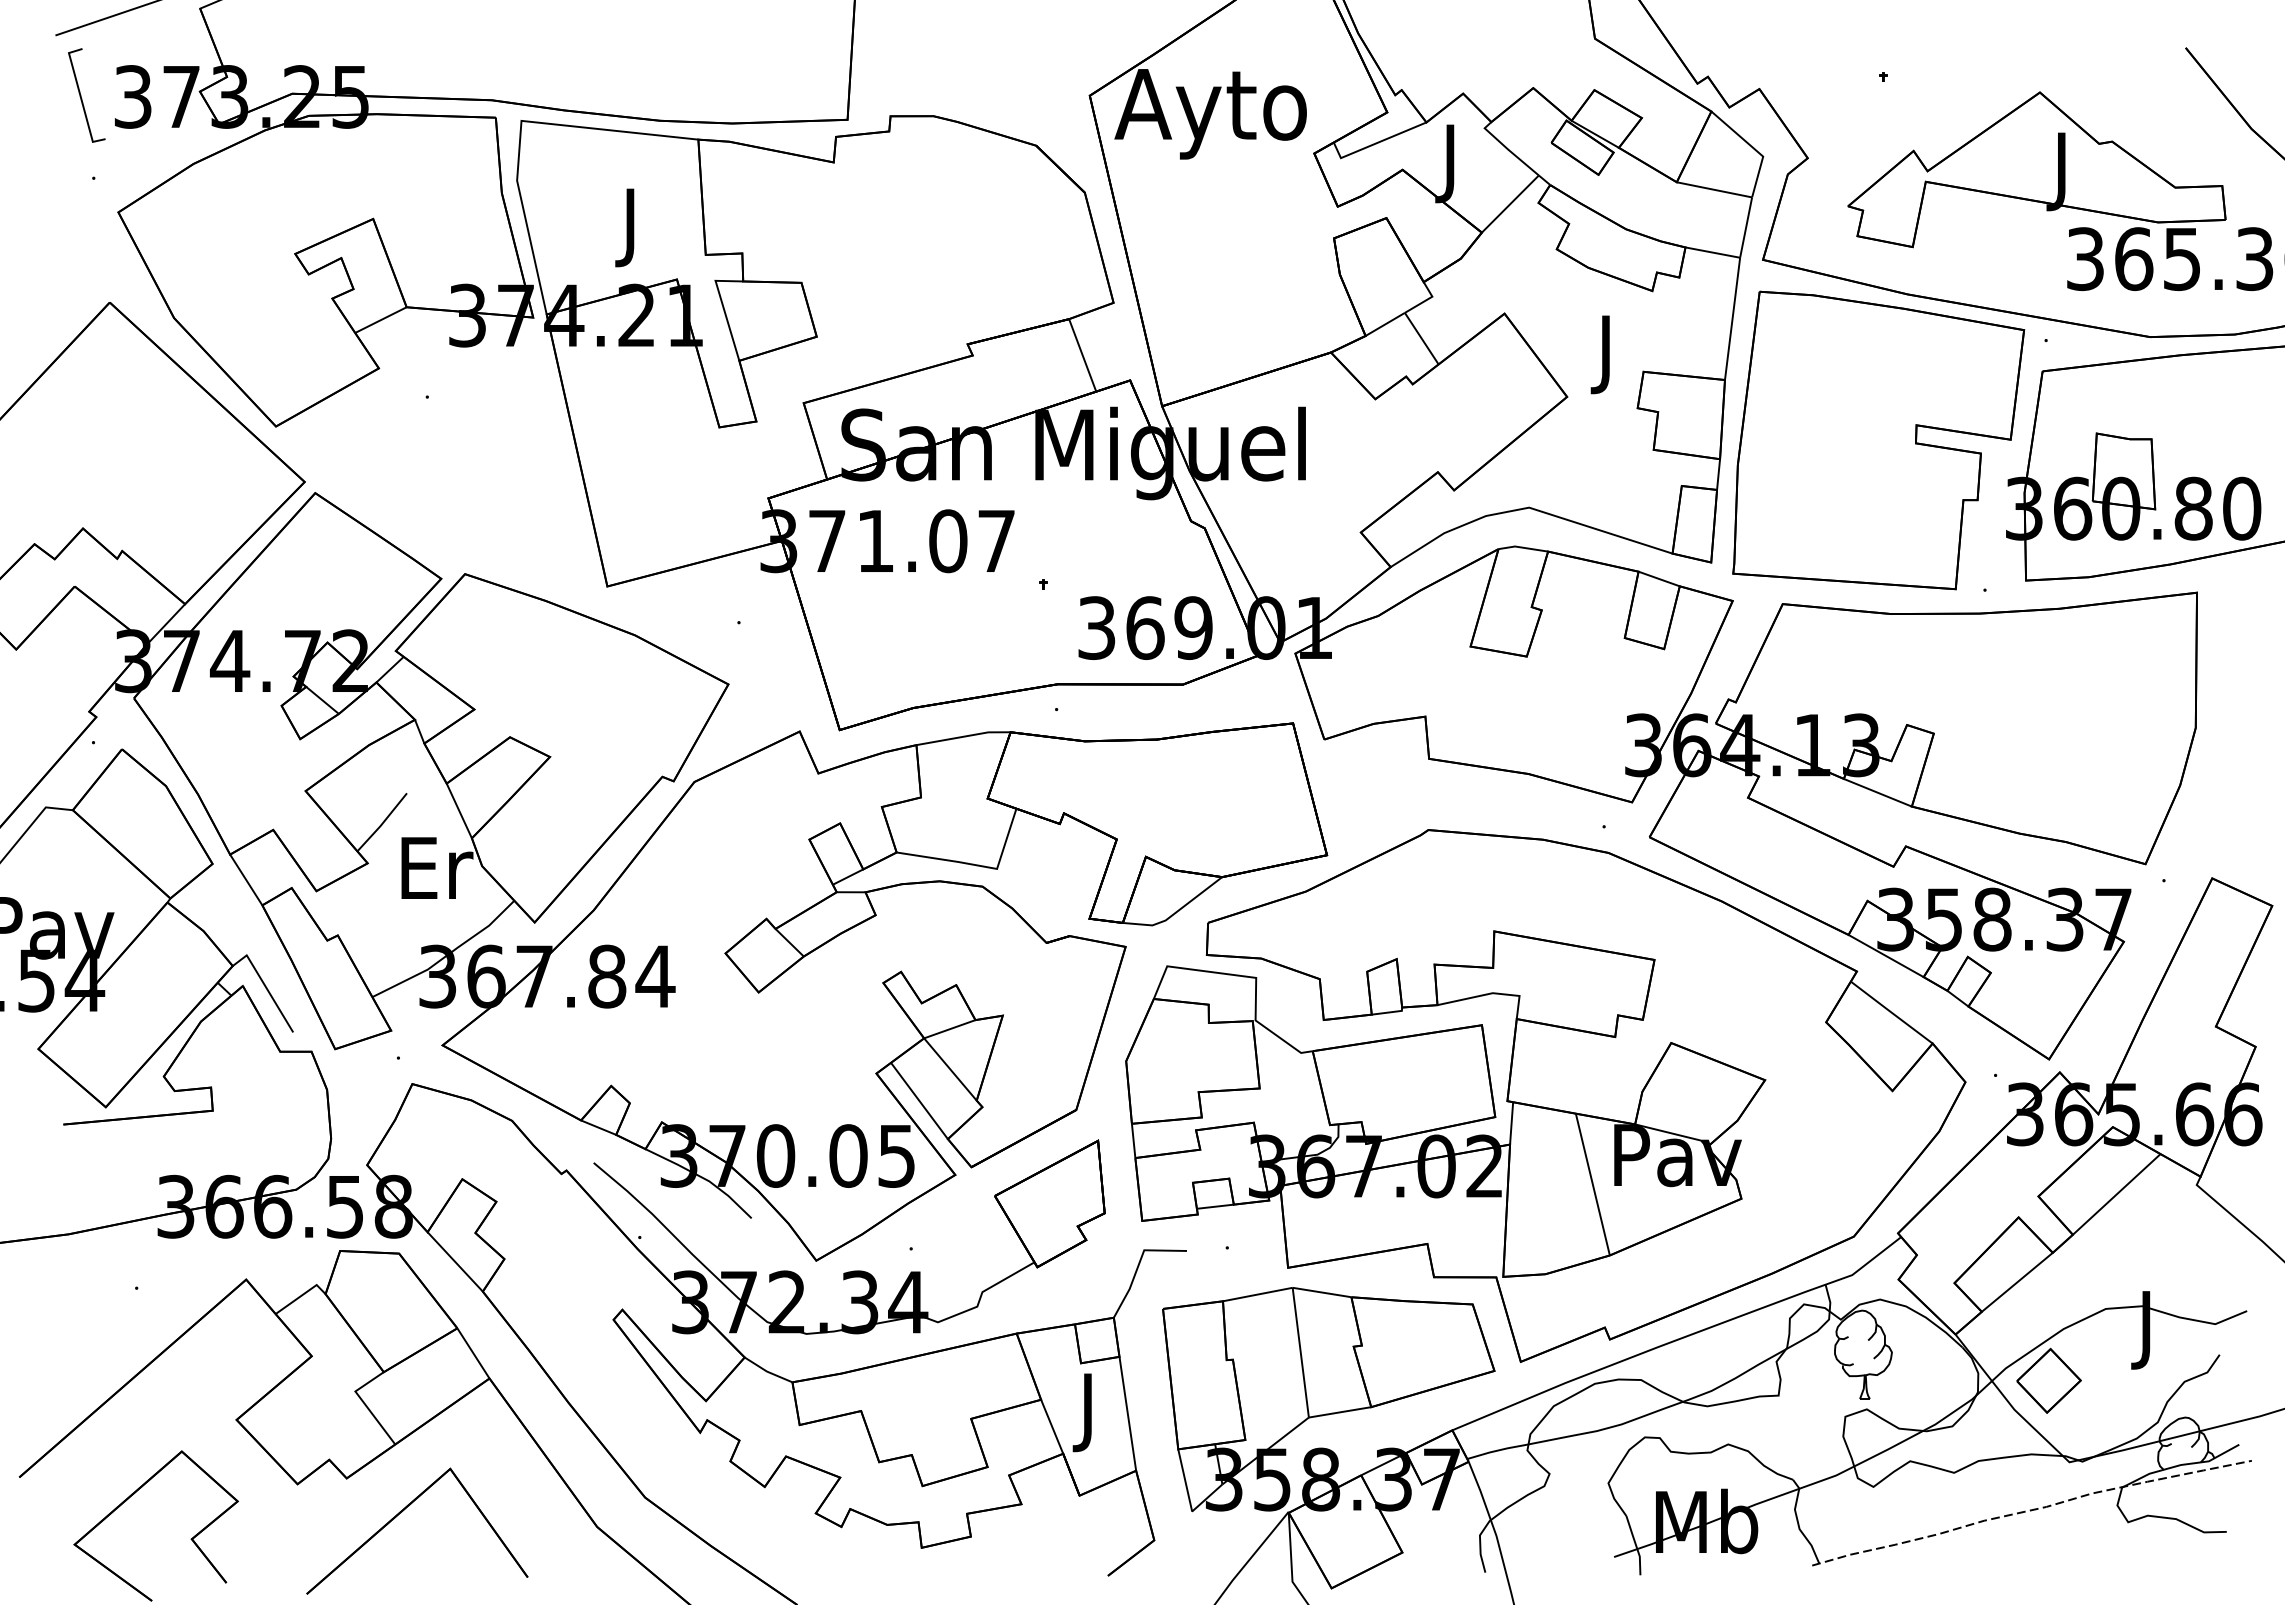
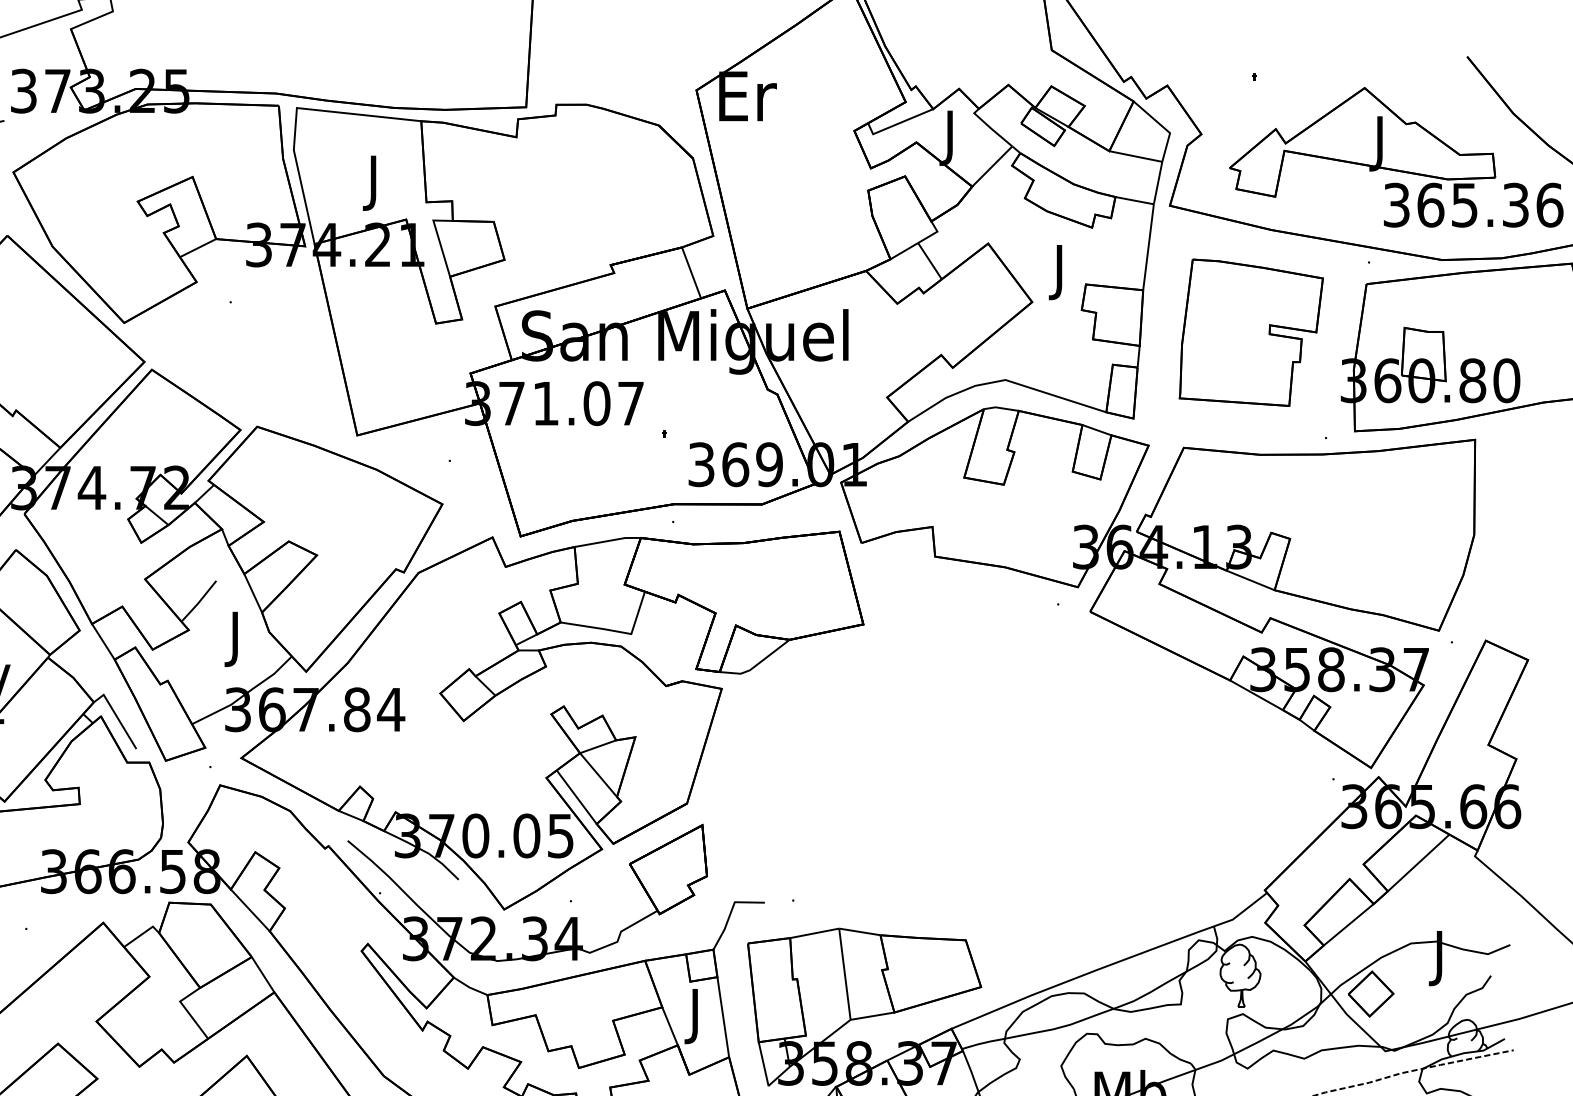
text: (1210, 114) -> (781, 103), Ayto -> Er
part: (1878, 440) -> (1251, 332), size x0.7
text: (437, 876) -> (237, 639), Er -> J
part: (1545, 1095) -> (1016, 793), removed

